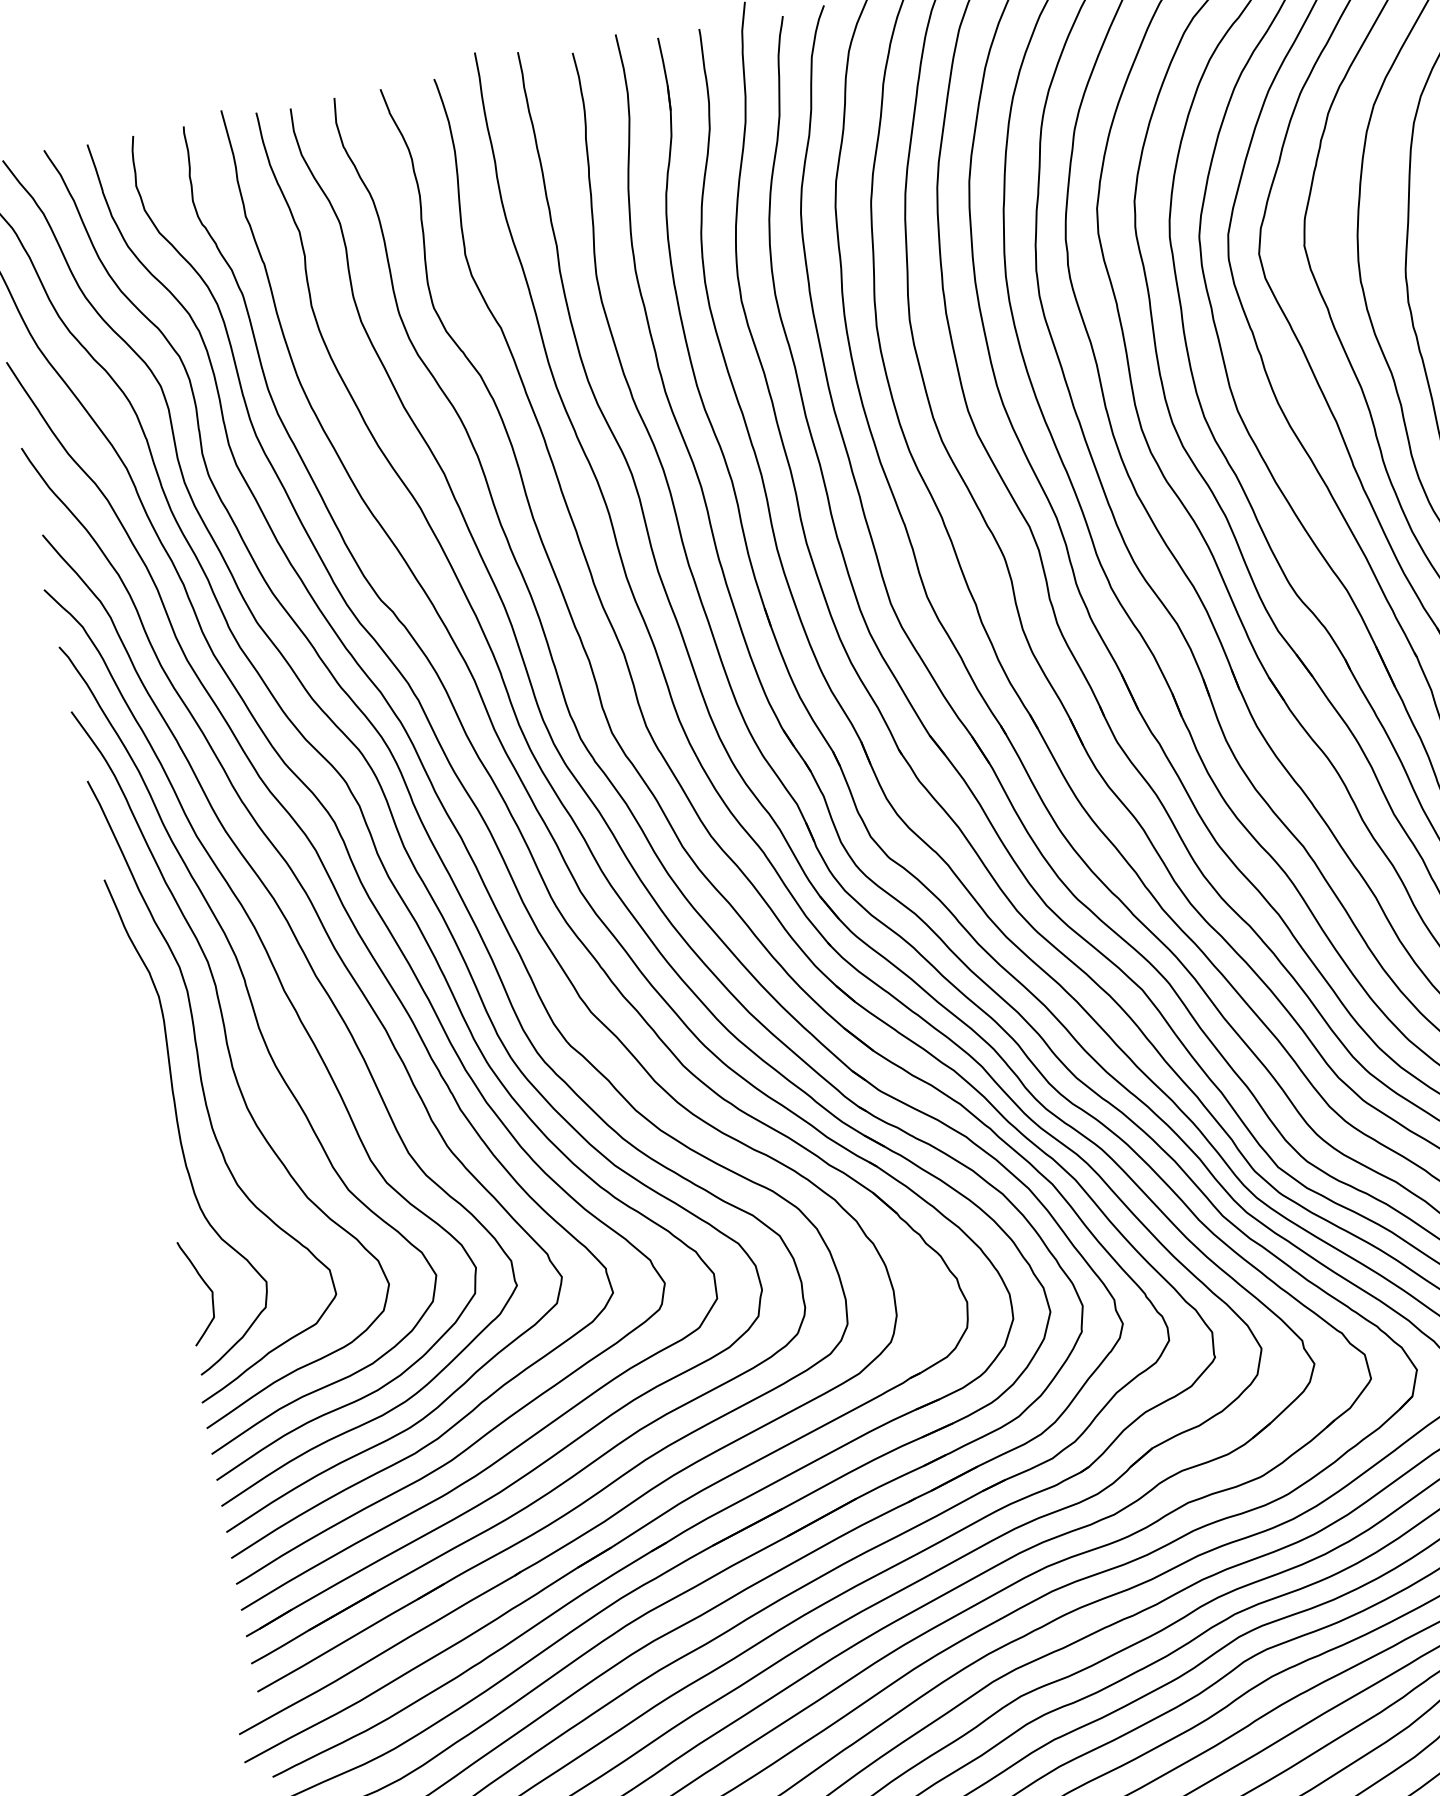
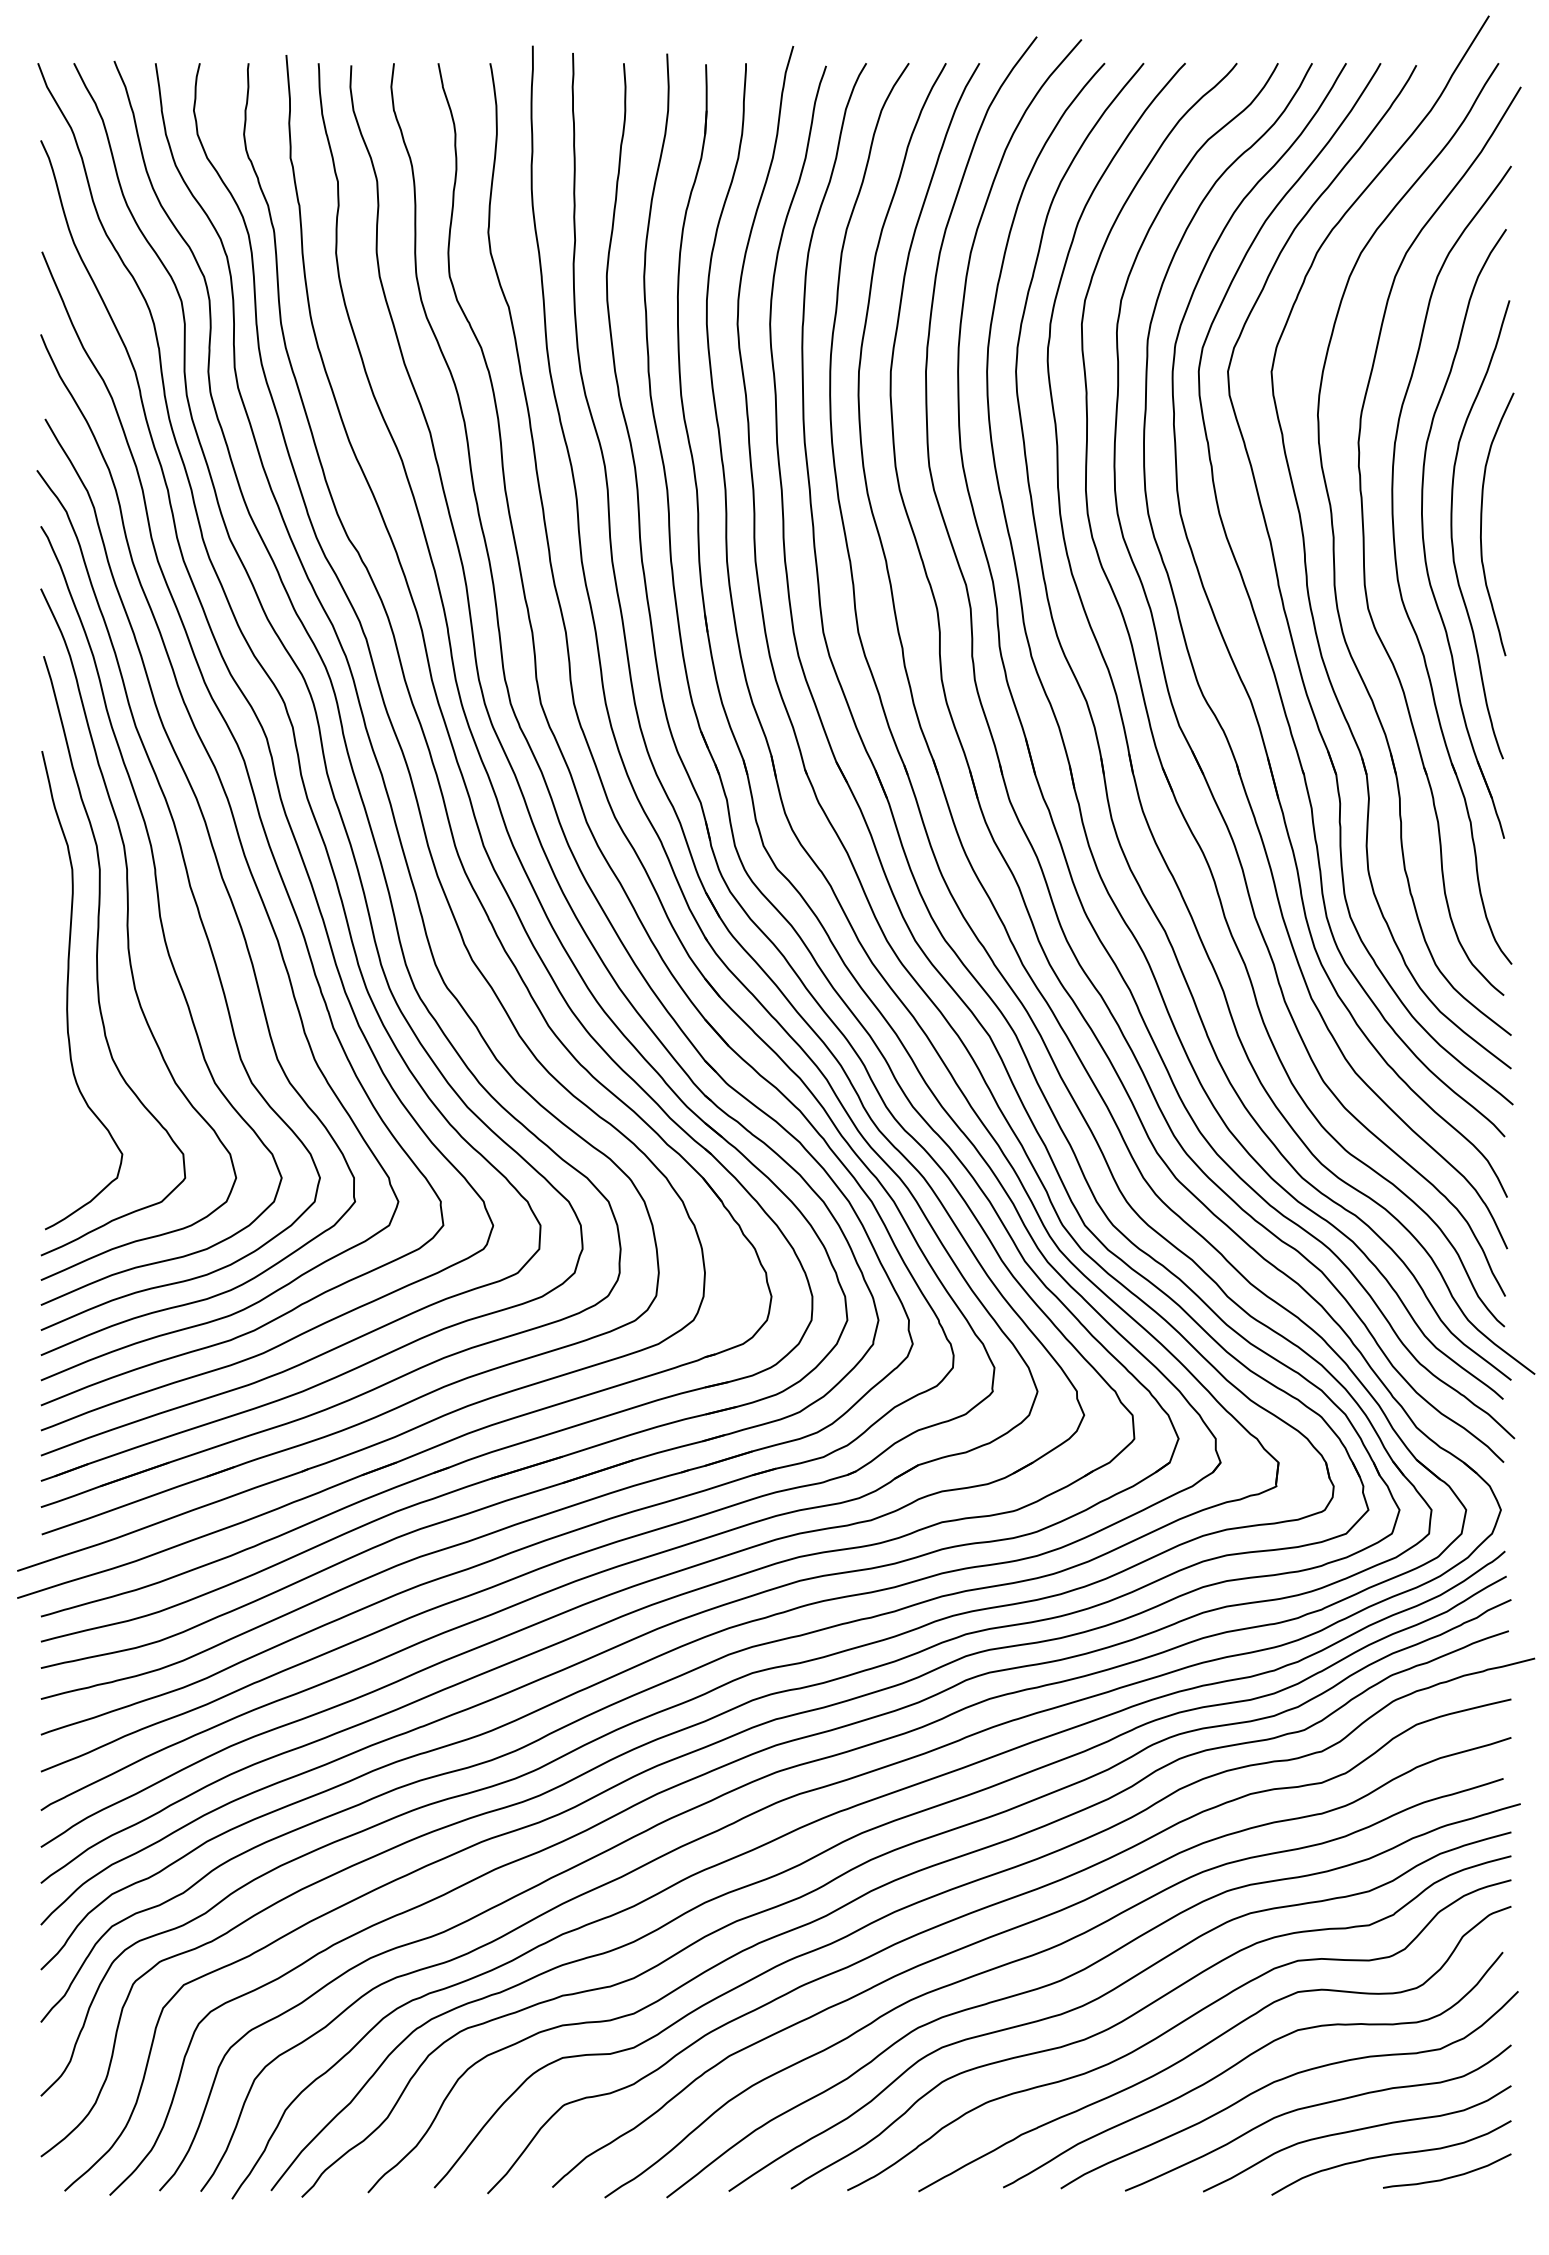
curve: (206, 1286) -> (65, 1147), removed

